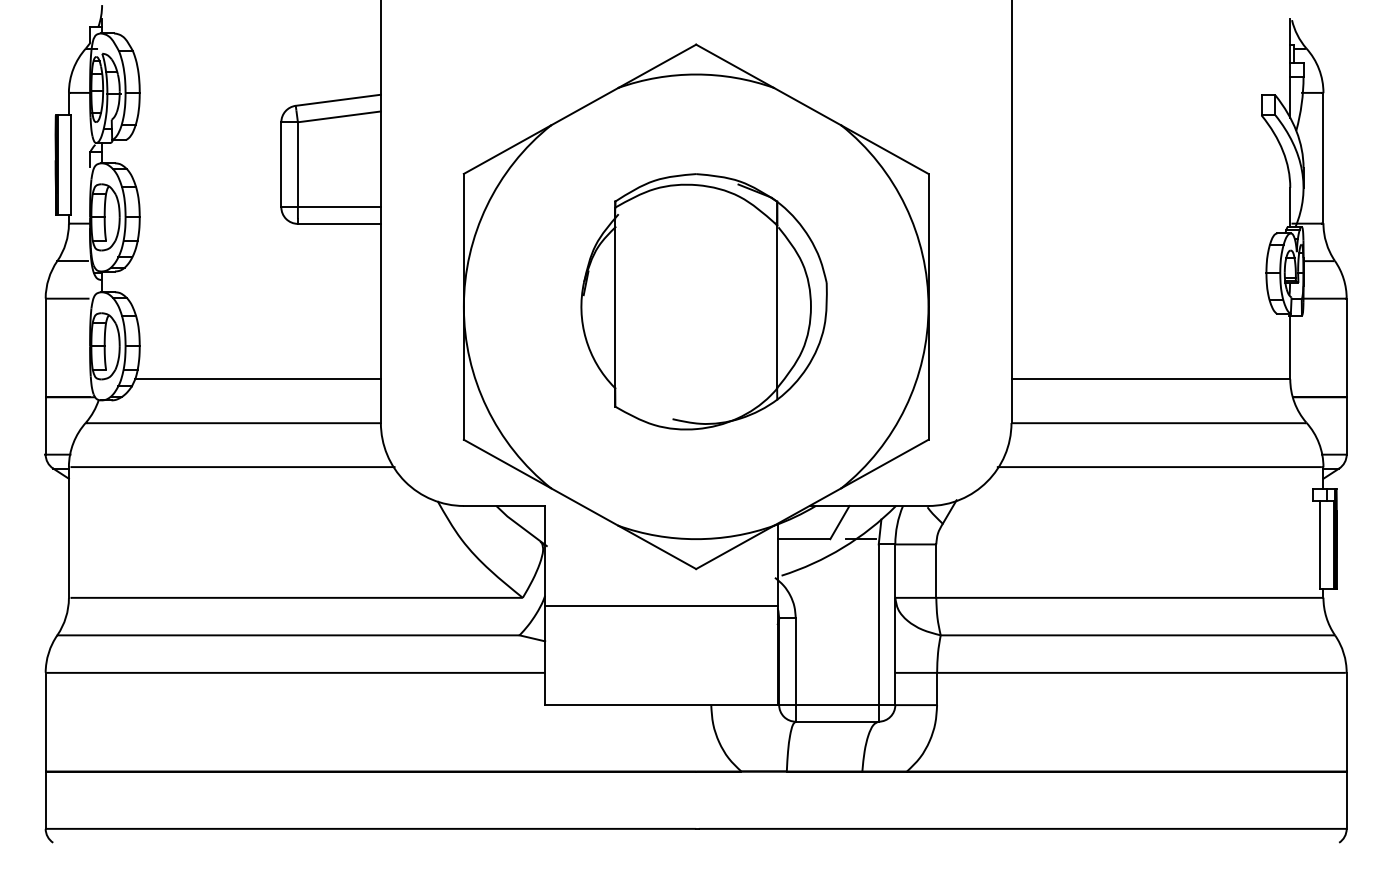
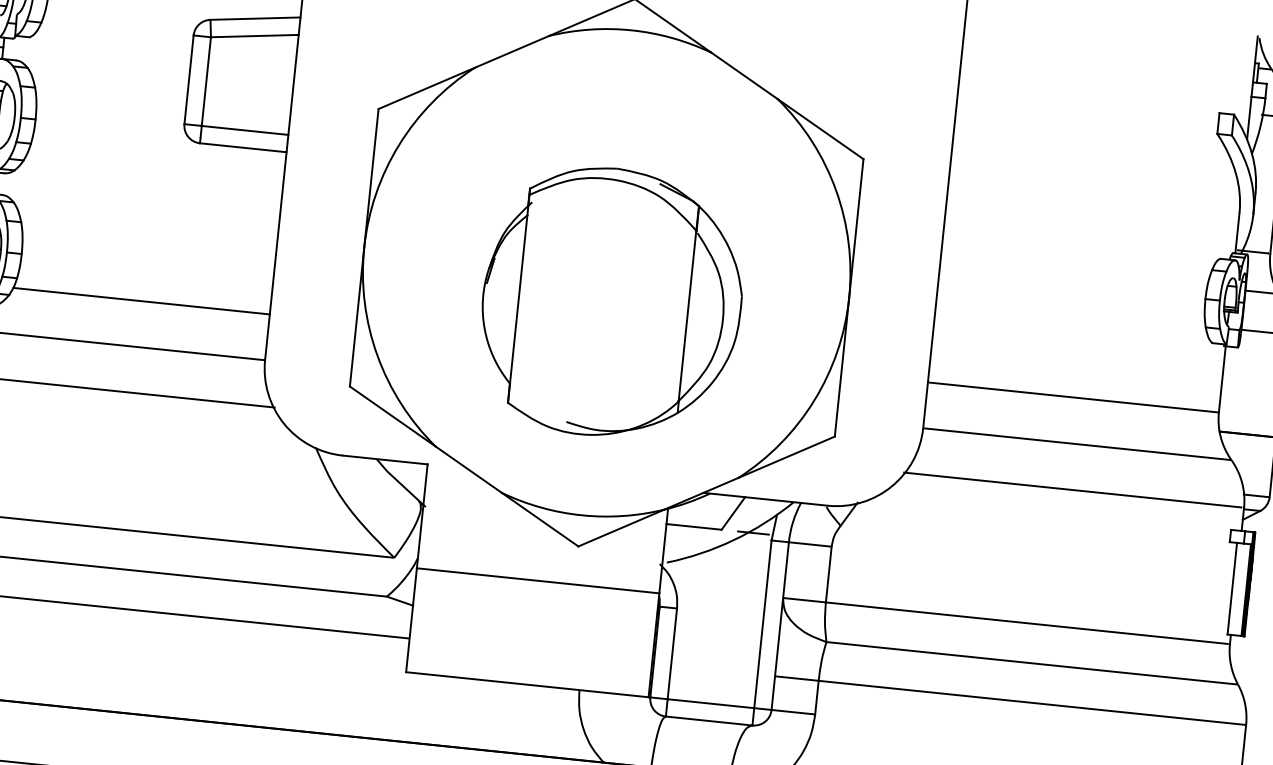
part: (703, 301) -> (611, 302), moved

